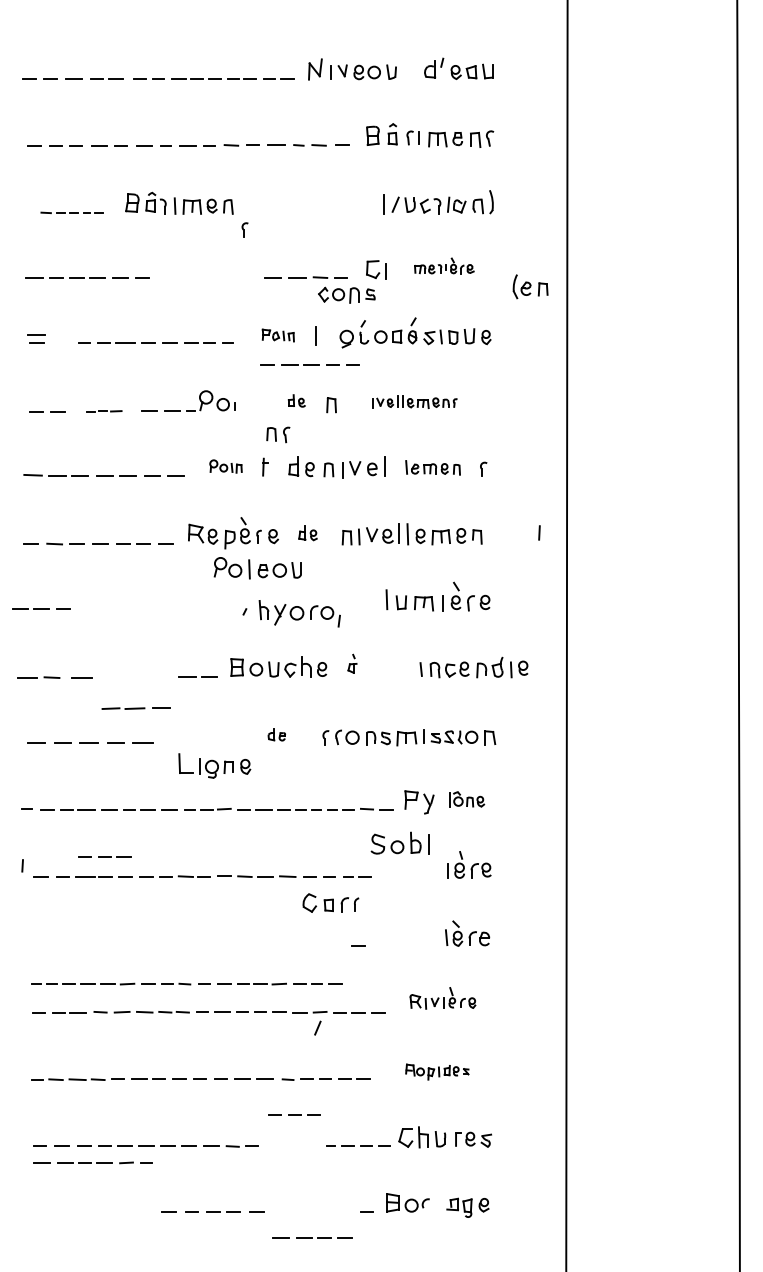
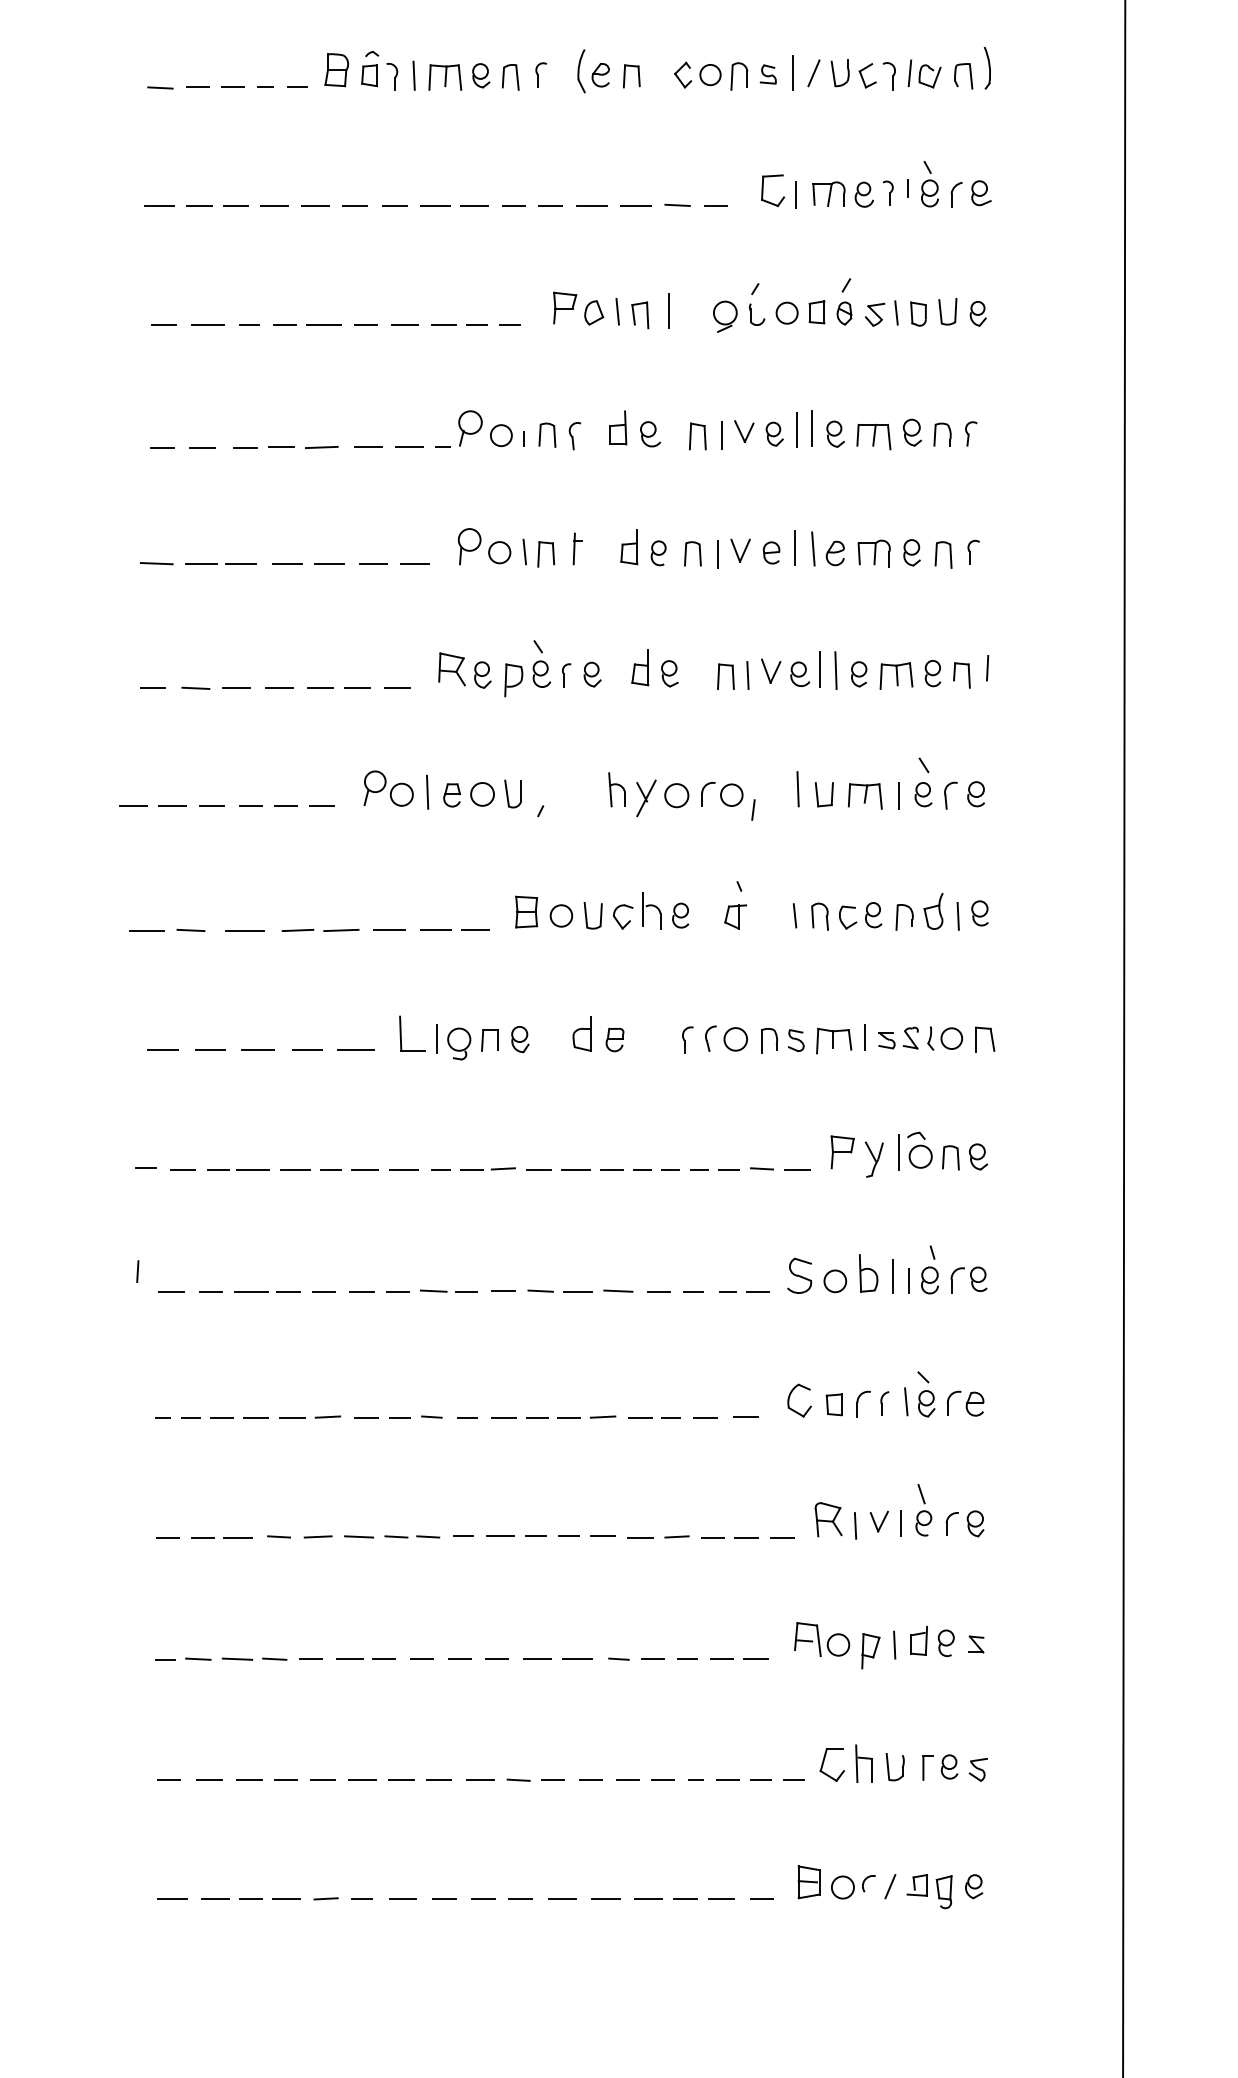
part: (71, 212) -> (226, 87), size x1.43
part: (244, 229) -> (539, 74), moved
part: (444, 265) -> (902, 183), size x1.67
part: (530, 286) -> (608, 71), moved
part: (346, 294) -> (724, 74), moved
line: (36, 334) -> (208, 322), moved
part: (278, 335) -> (601, 310), size x1.67
line: (309, 364) -> (471, 205), moved
part: (296, 400) -> (634, 428), size x1.67
part: (414, 401) -> (848, 429), size x1.67
part: (104, 411) -> (286, 448), size x1.67
part: (278, 434) -> (559, 435), moved
part: (225, 466) -> (505, 547), size x1.67
part: (432, 467) -> (880, 549), size x1.43
line: (539, 532) -> (987, 667), moved
part: (307, 533) -> (654, 669), size x1.43
part: (257, 568) -> (442, 790), moved
part: (299, 613) -> (681, 796), moved
part: (352, 663) -> (735, 904), size x1.43
part: (473, 667) -> (889, 912), moved
line: (135, 708) -> (342, 930), moved
part: (276, 734) -> (597, 1033), size x1.67
part: (214, 765) -> (463, 1037), moved
part: (467, 799) -> (944, 1151), size x1.43
part: (399, 842) -> (839, 1272), moved
line: (104, 856) -> (286, 805), moved
part: (330, 902) -> (837, 1399), moved
part: (186, 983) -> (434, 1415), moved
part: (442, 998) -> (898, 1512), size x1.43
line: (317, 1027) -> (889, 1885), moved
part: (437, 1071) -> (889, 1644), size x1.67
line: (294, 1114) -> (626, 1778), moved
part: (92, 1162) -> (264, 1898), moved
line: (312, 1237) -> (663, 1898), moved

